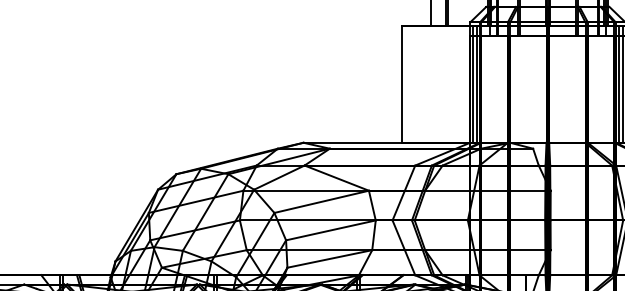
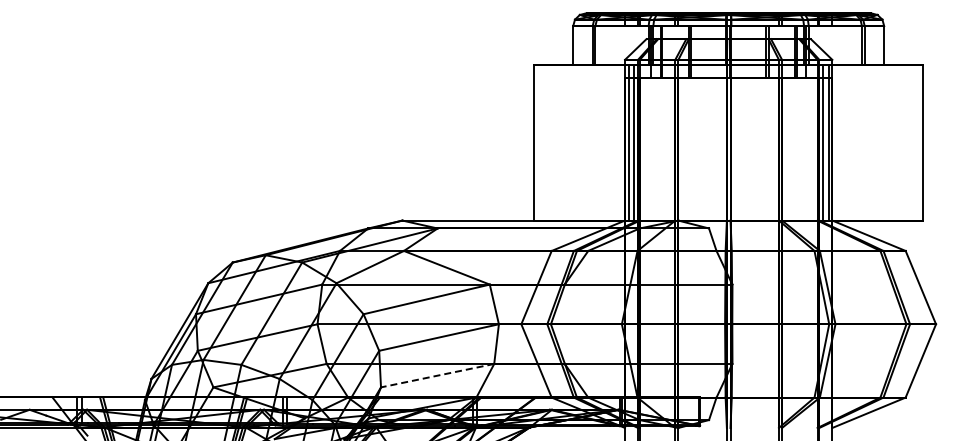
line: (329, 258) -> (437, 375), solid -> dashed

